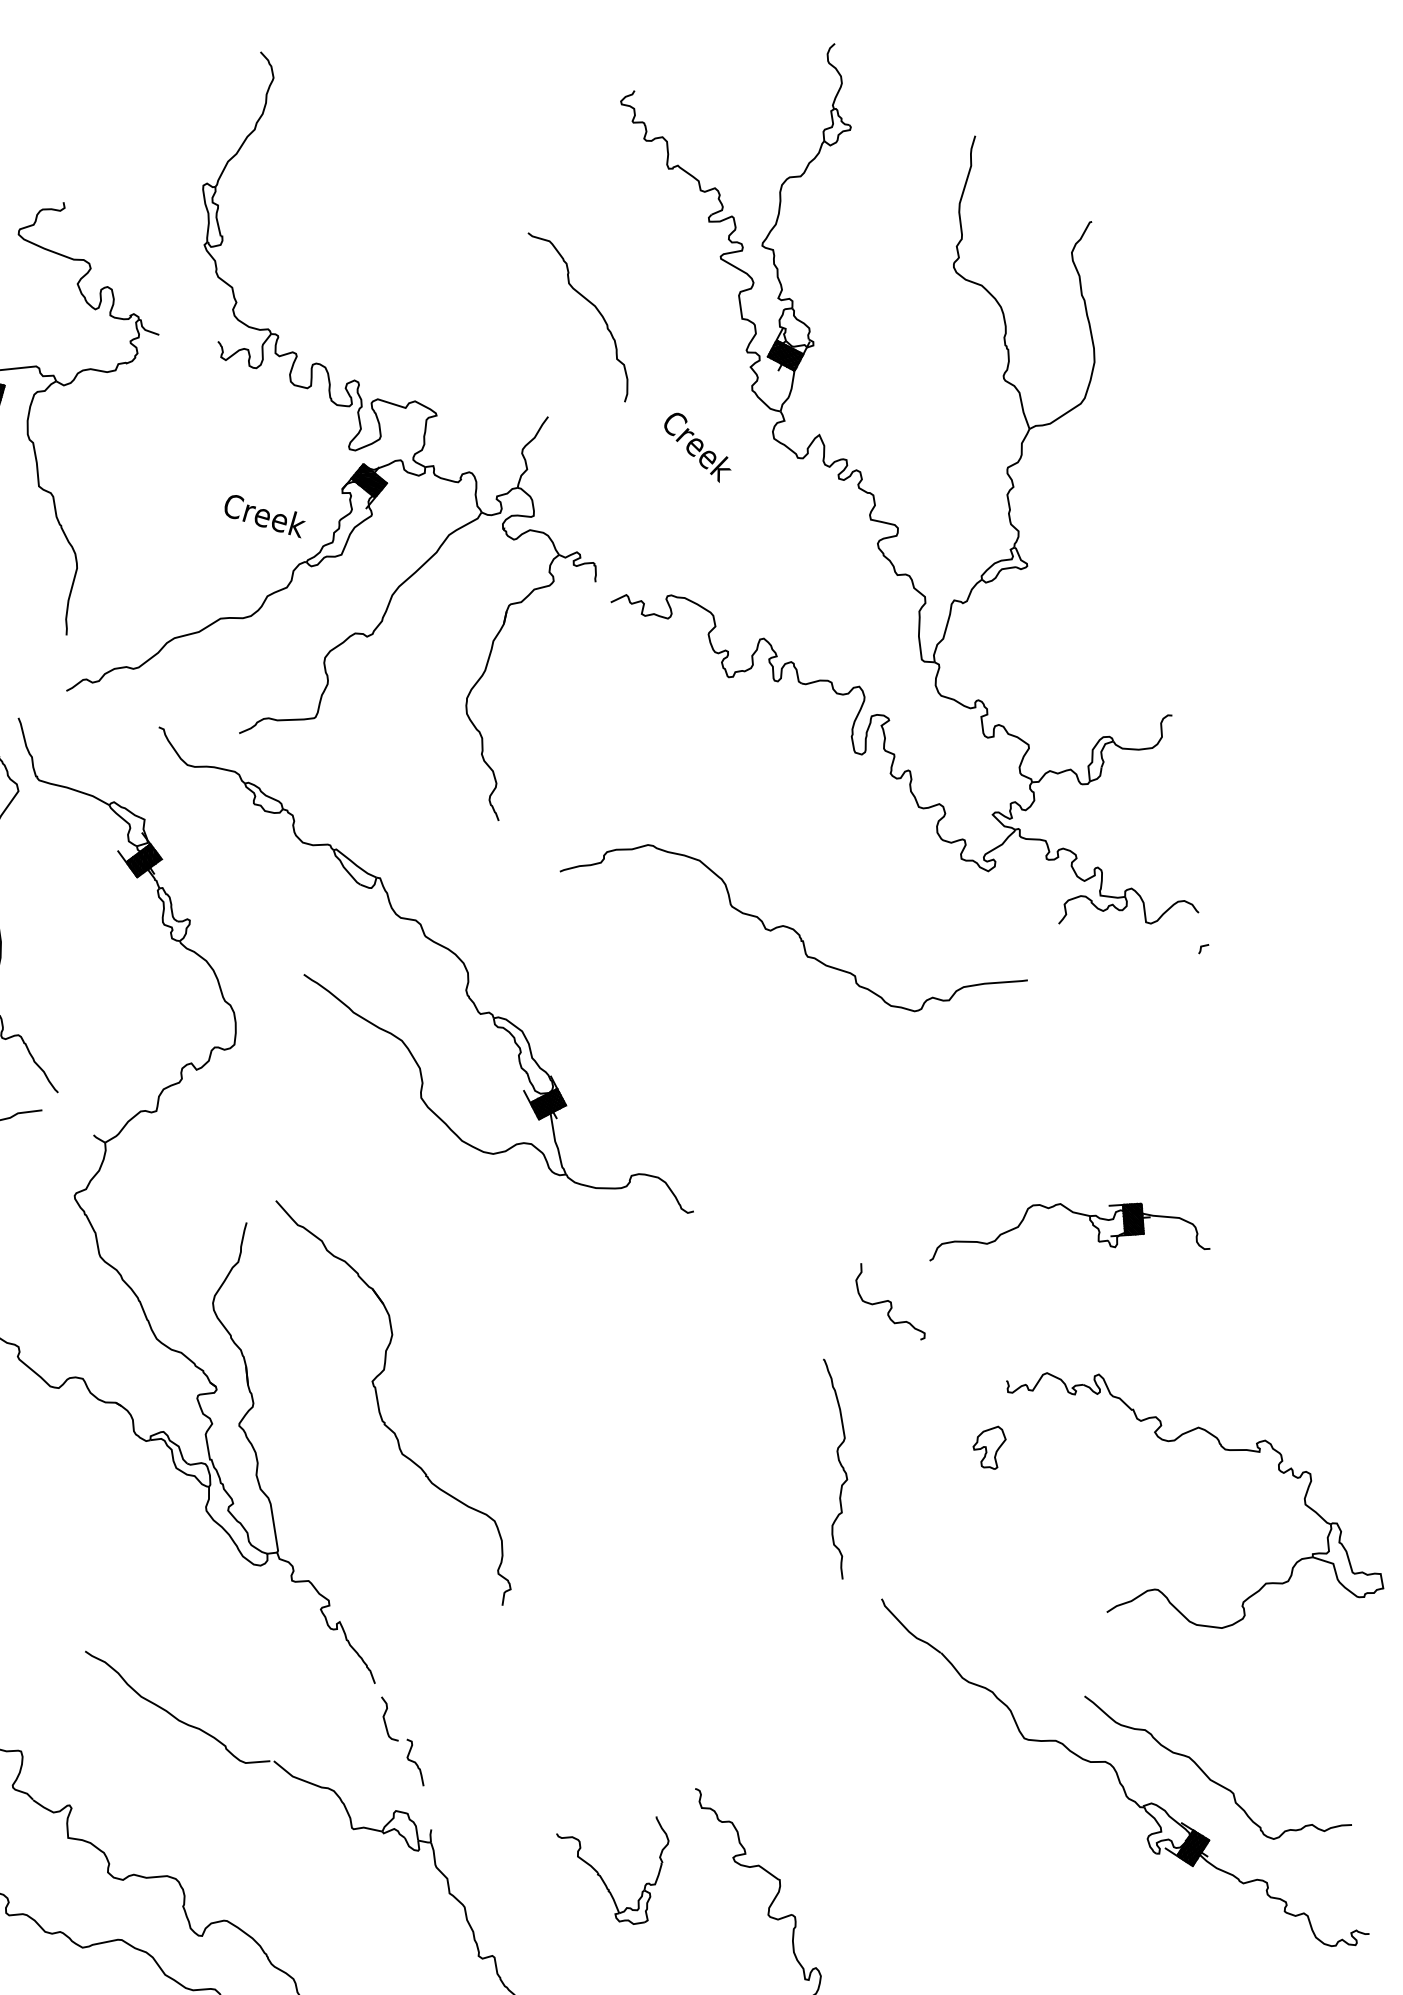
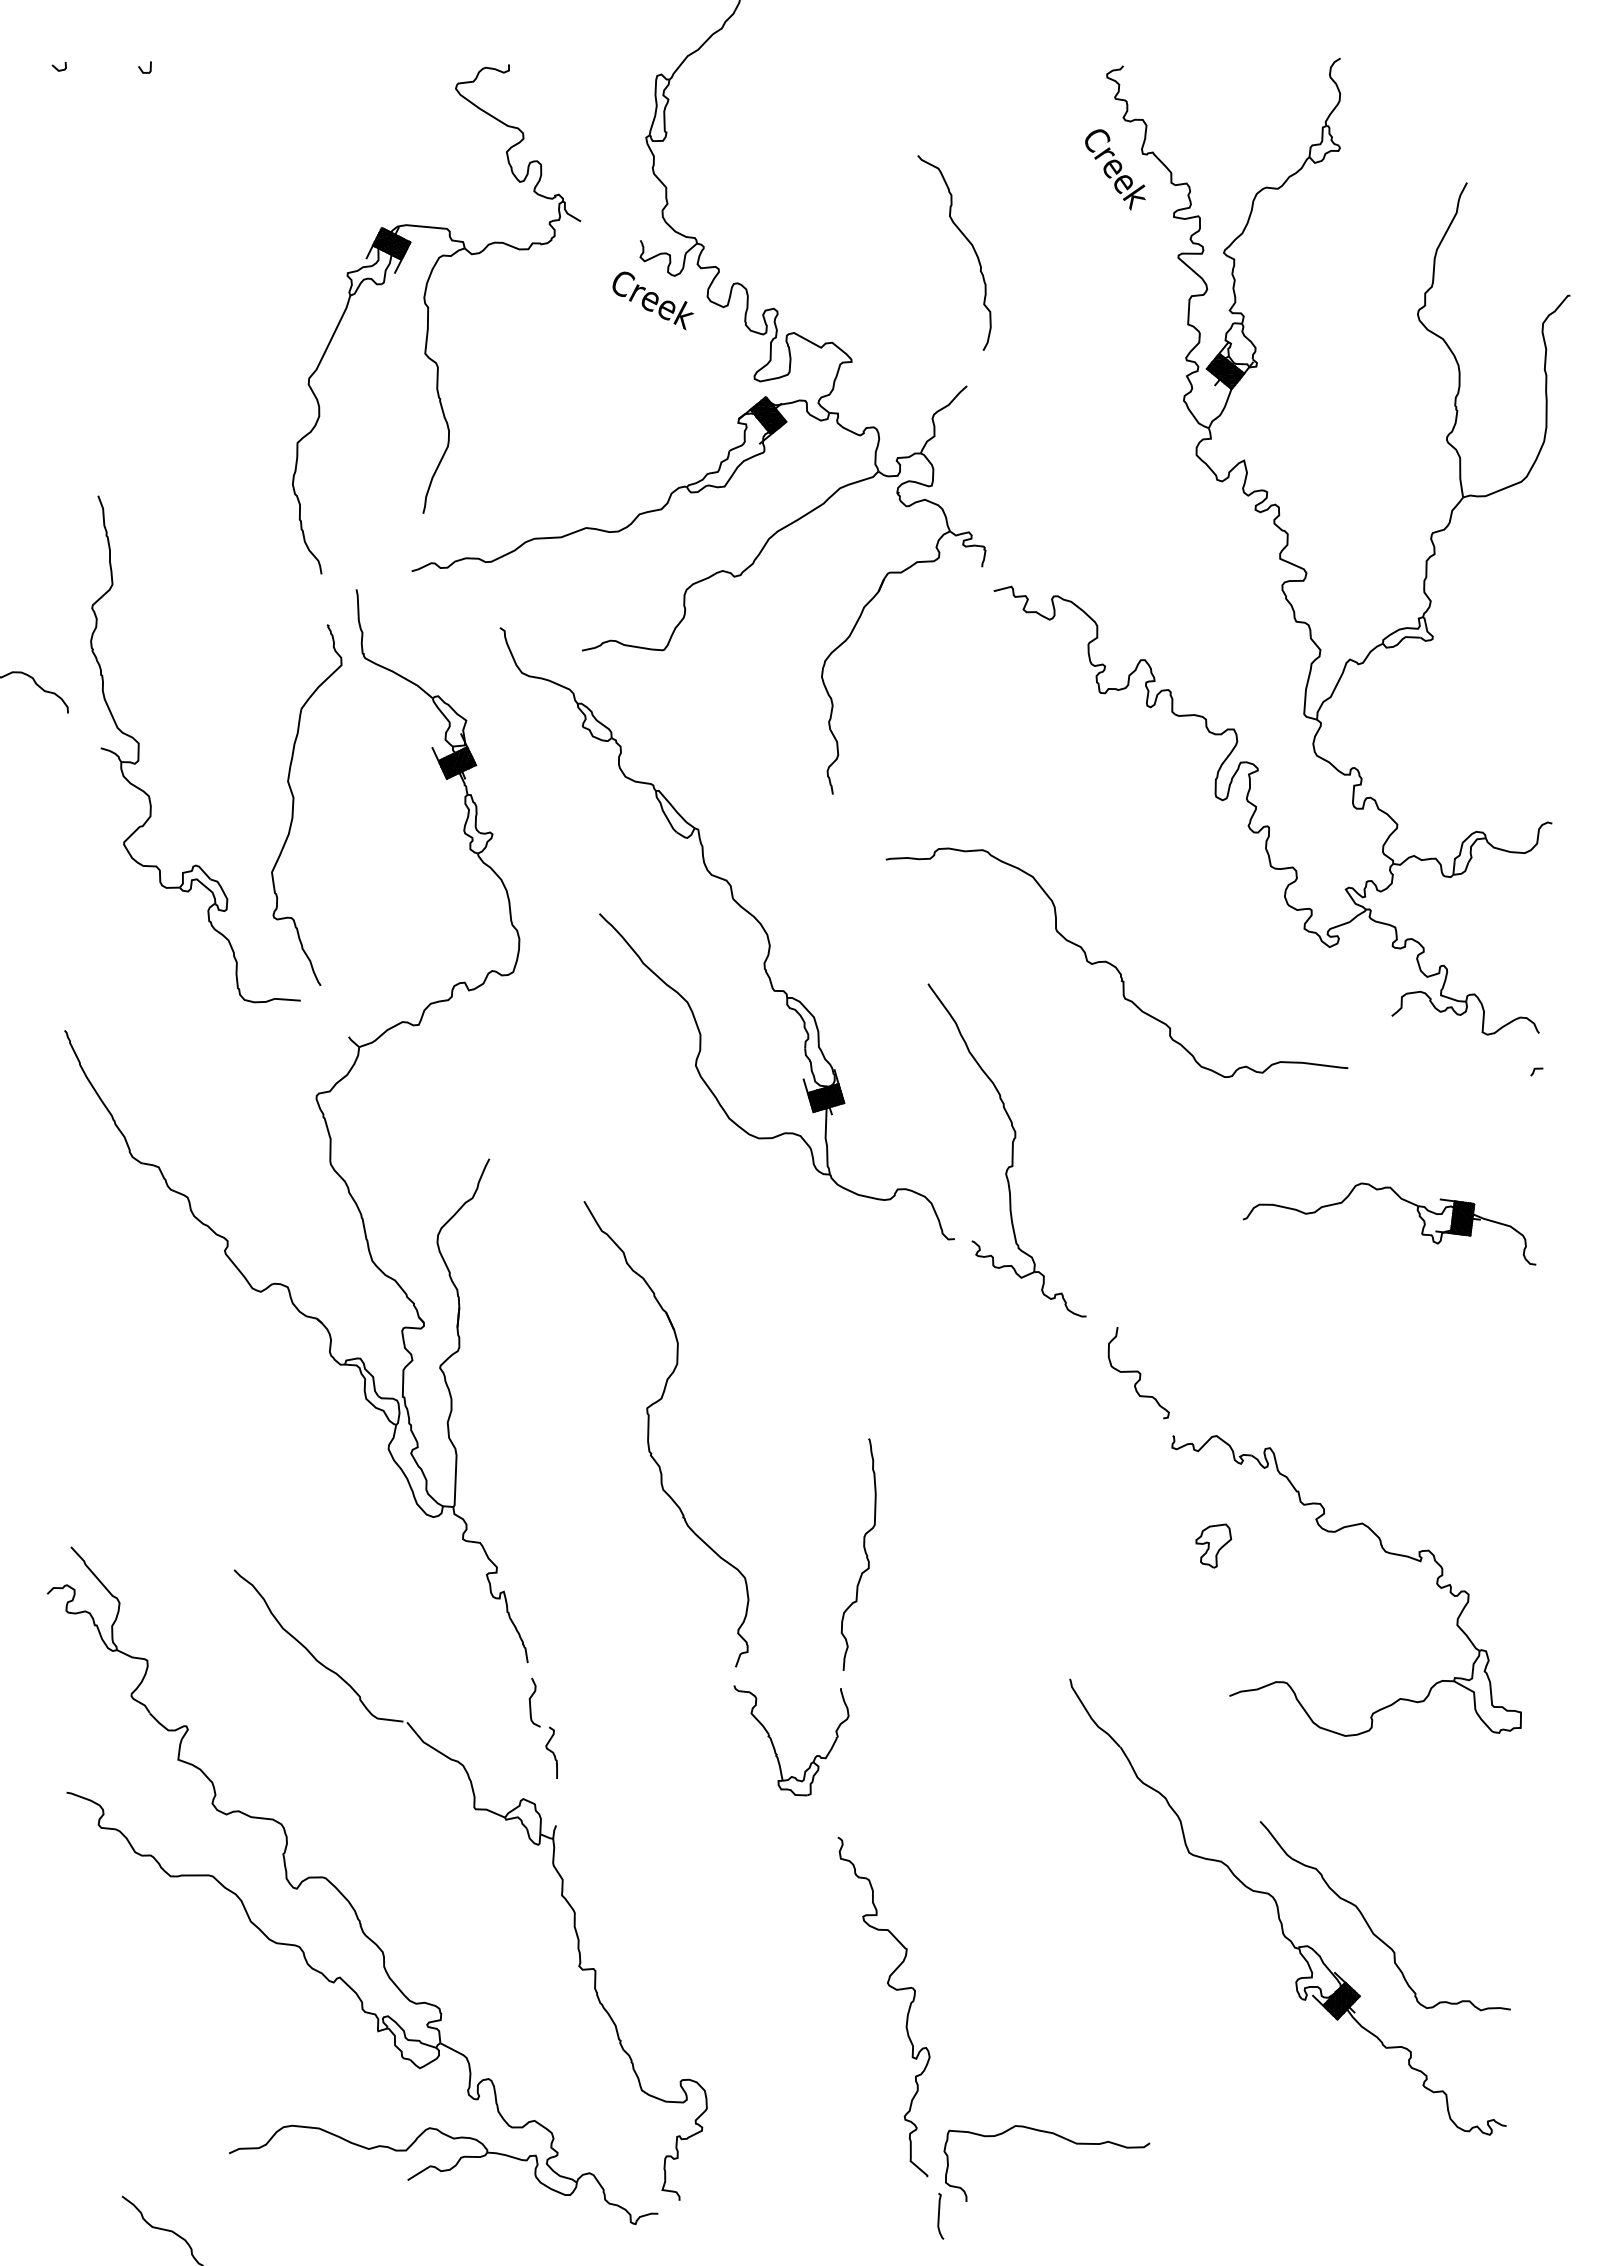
curve: (591, 304) -> (968, 242), moved
text: (697, 447) -> (1115, 169), moved
text: (265, 516) -> (653, 300), moved
part: (725, 1119) -> (1006, 1150), added
part: (1072, 1213) -> (1400, 1199), moved
part: (379, 1405) -> (649, 1434), moved
part: (1222, 1448) -> (1382, 1549), moved
curve: (840, 1465) -> (864, 1552), moved
part: (605, 1881) -> (774, 1745), moved

